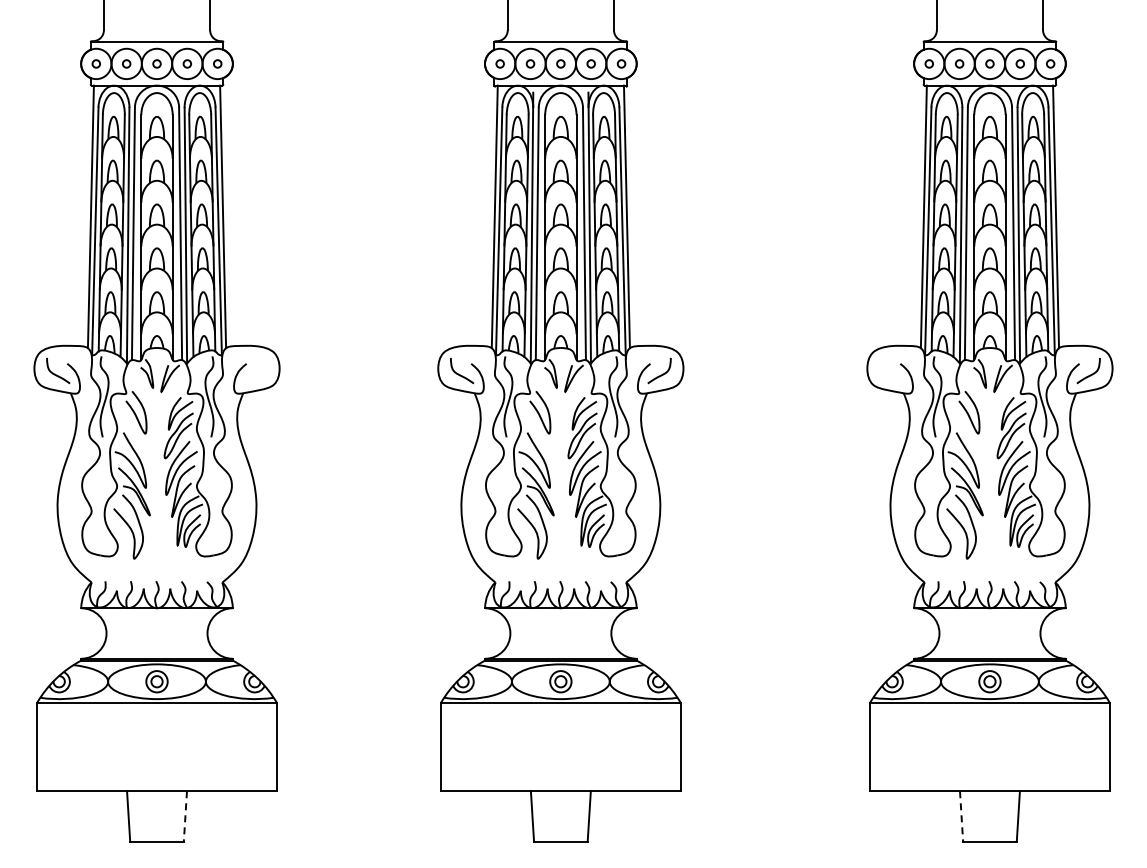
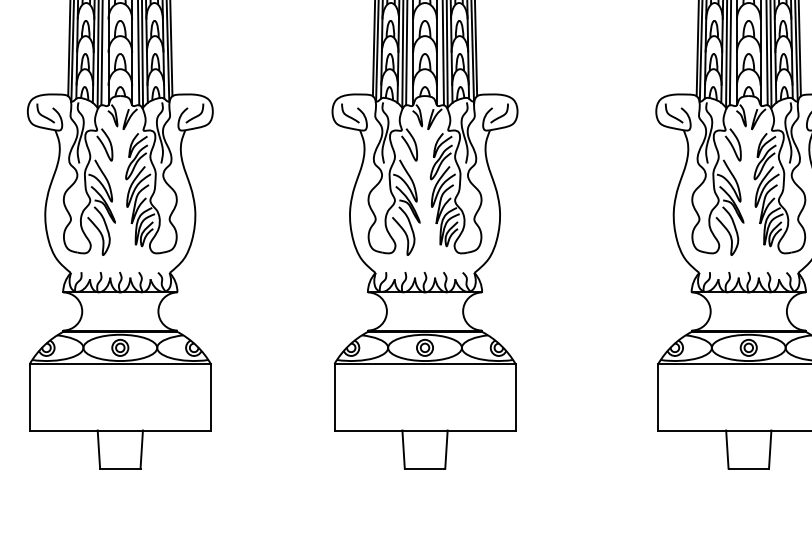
curve: (258, 373) -> (196, 115), added
curve: (888, 373) -> (672, 115), added
line: (185, 816) -> (141, 449), dashed -> solid
line: (961, 816) -> (727, 449), dashed -> solid

